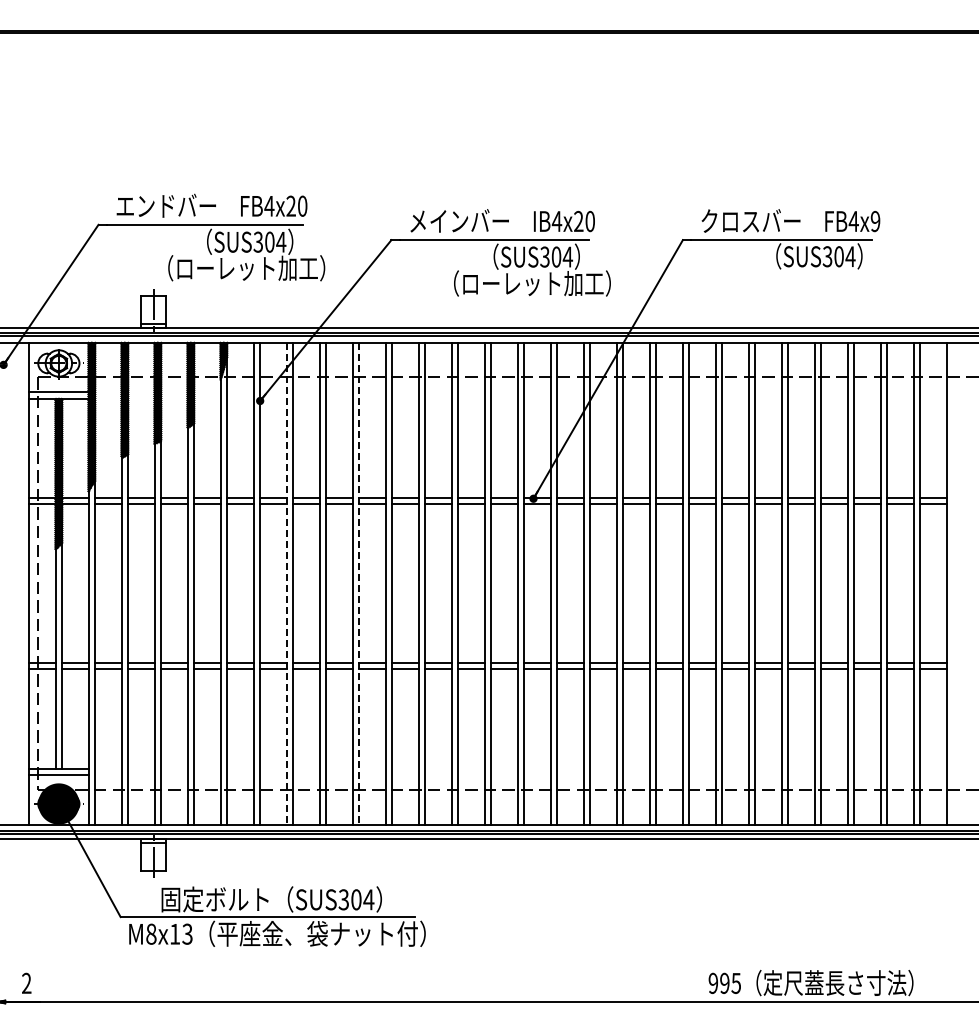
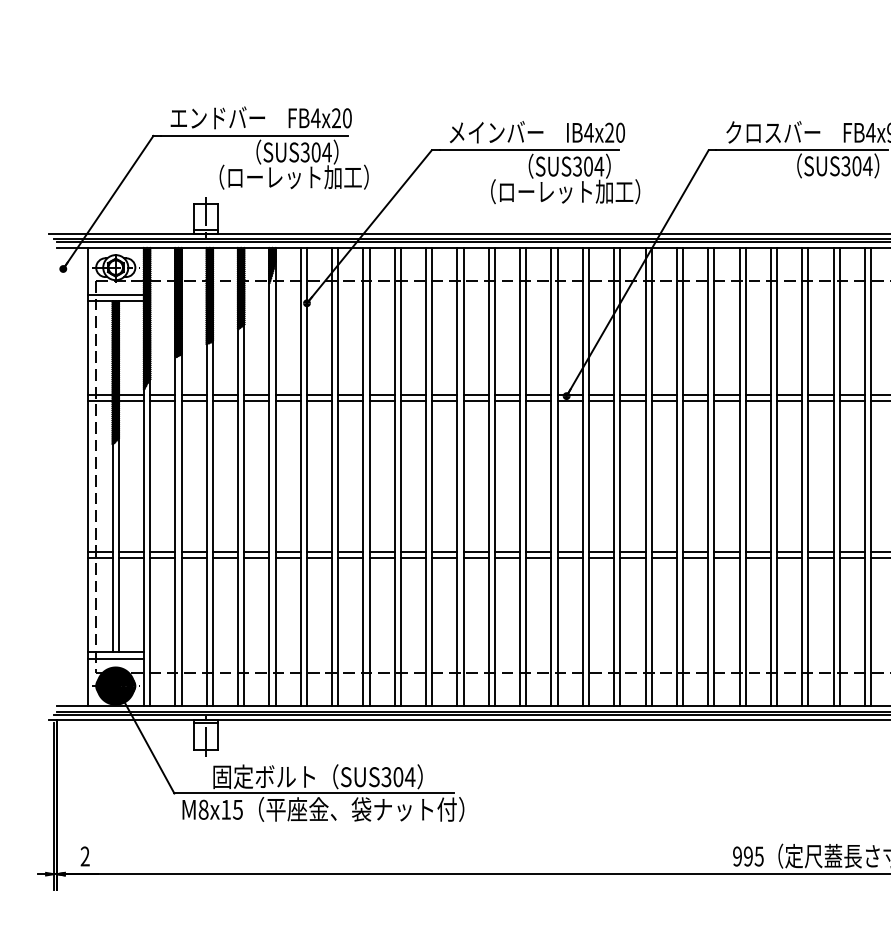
line: (286, 583) -> (331, 476), dashed -> solid
line: (359, 583) -> (401, 476), dashed -> solid
text: (187, 933) -> (237, 809), M8x13 -> M8x15

